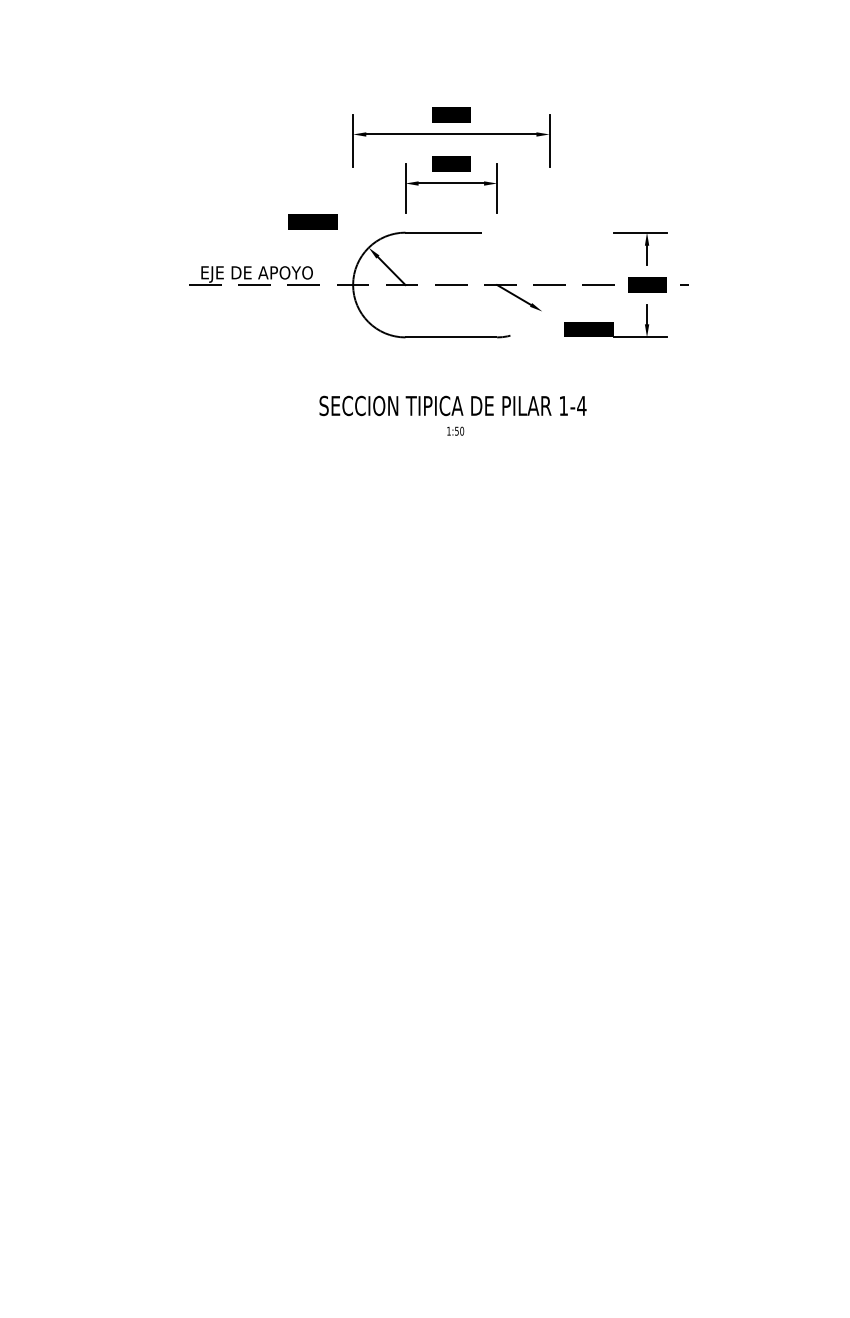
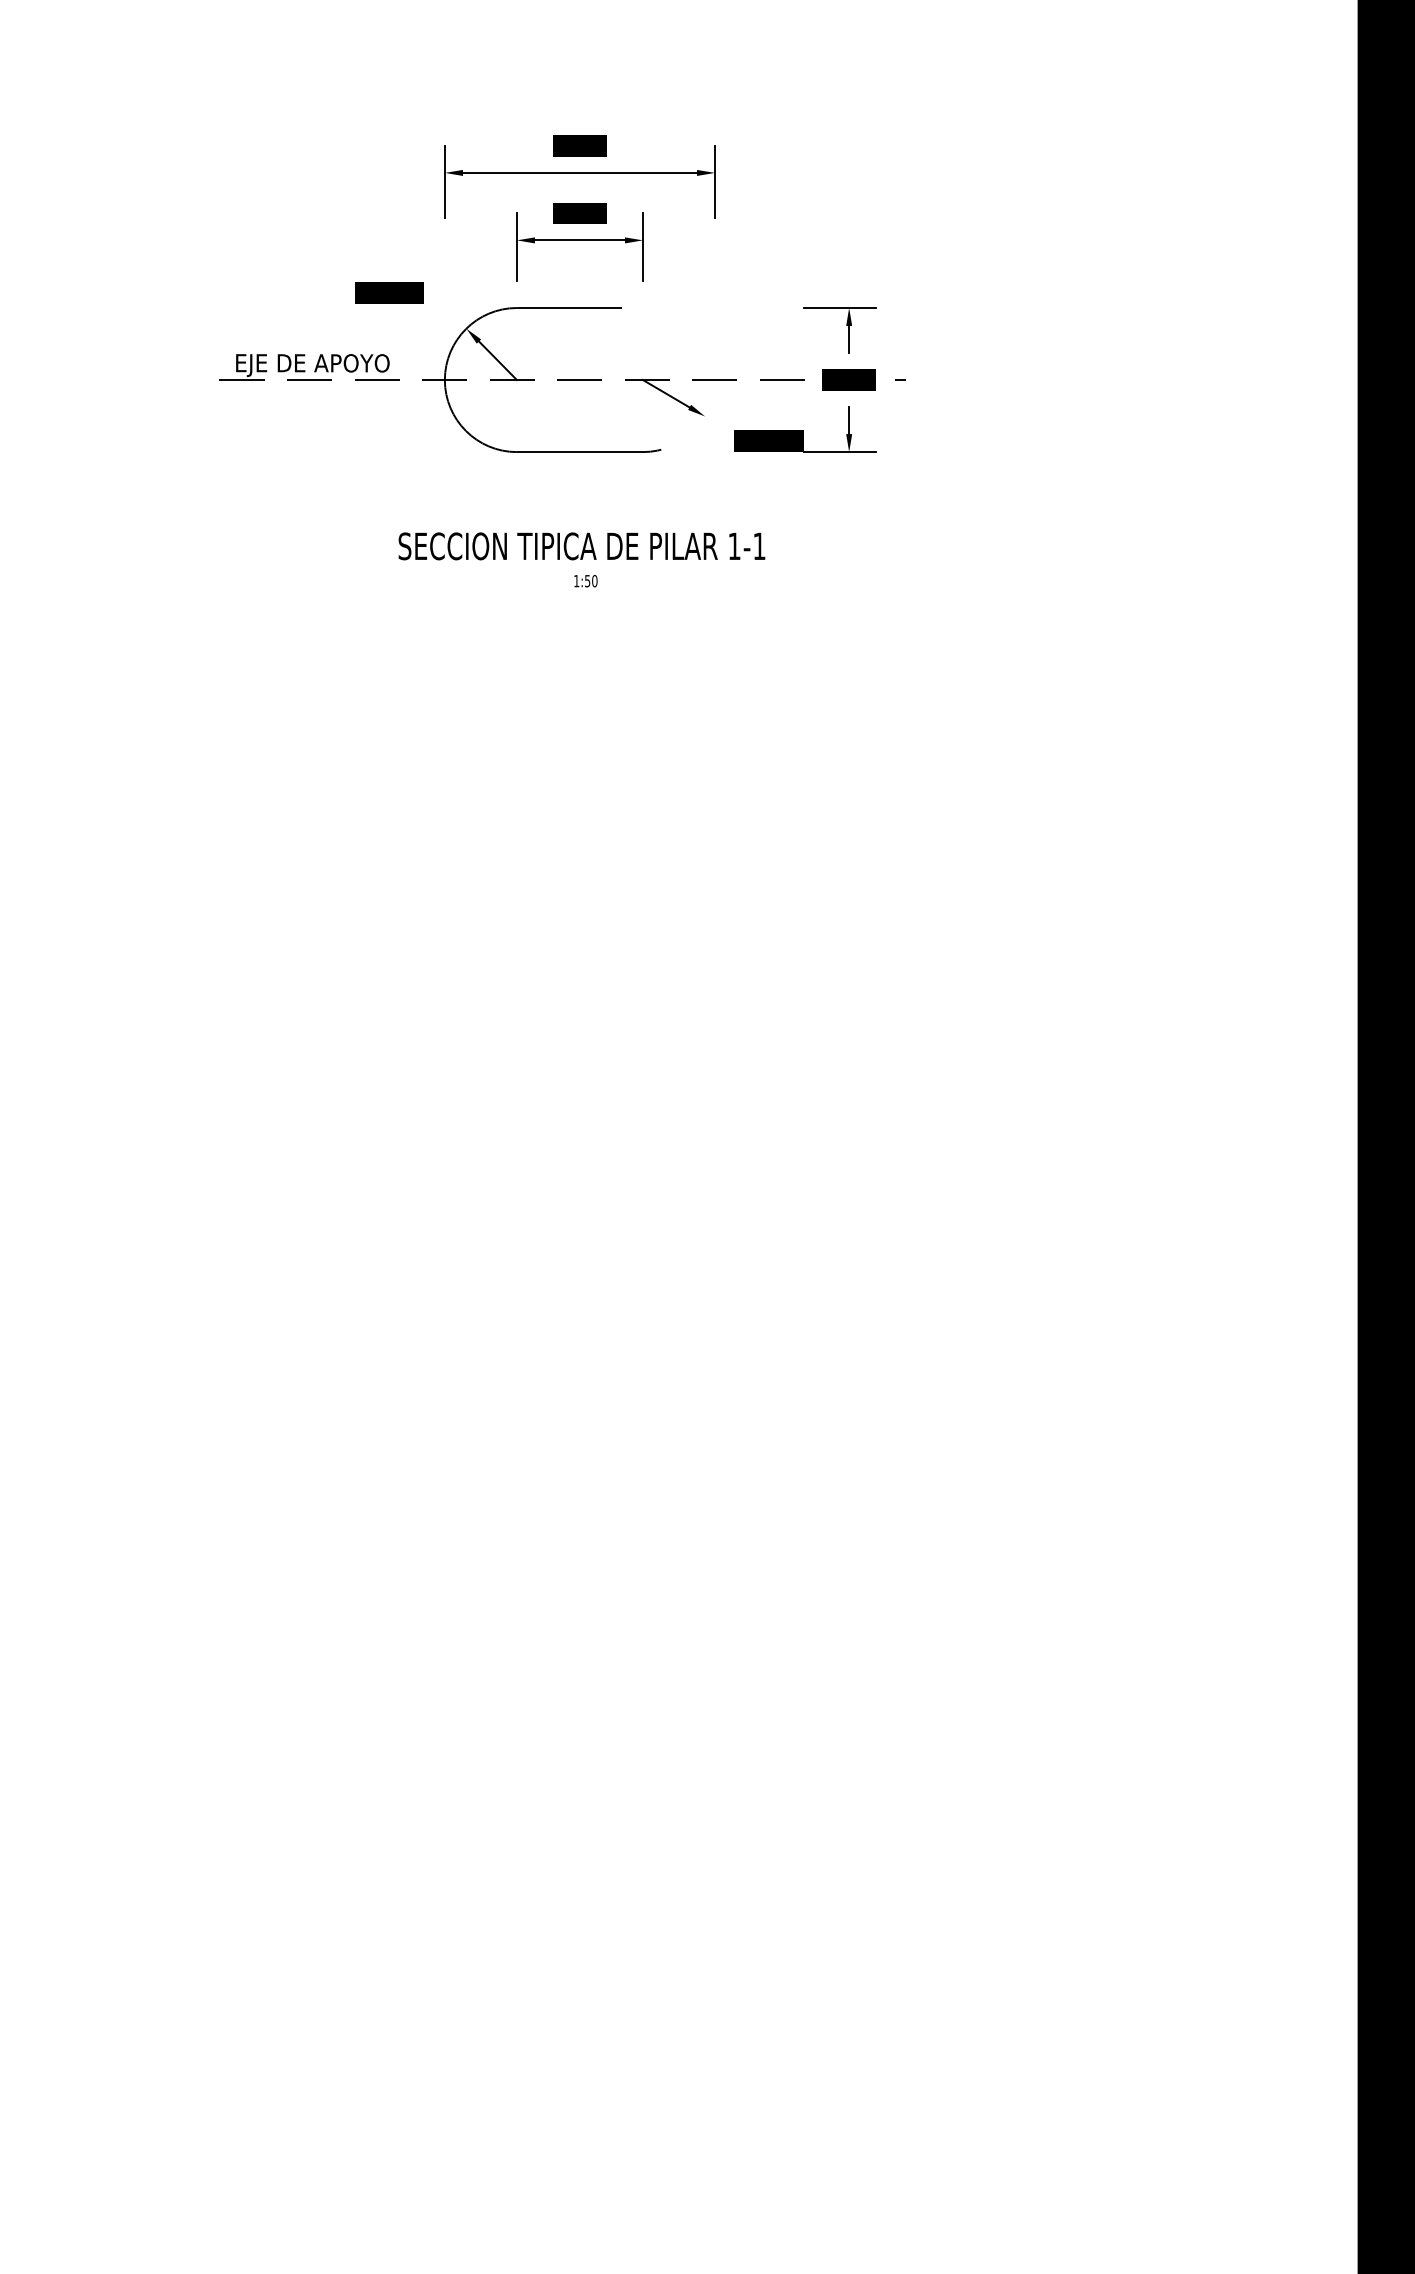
text: (581, 405) -> (759, 545), 1-4 -> 1-1

